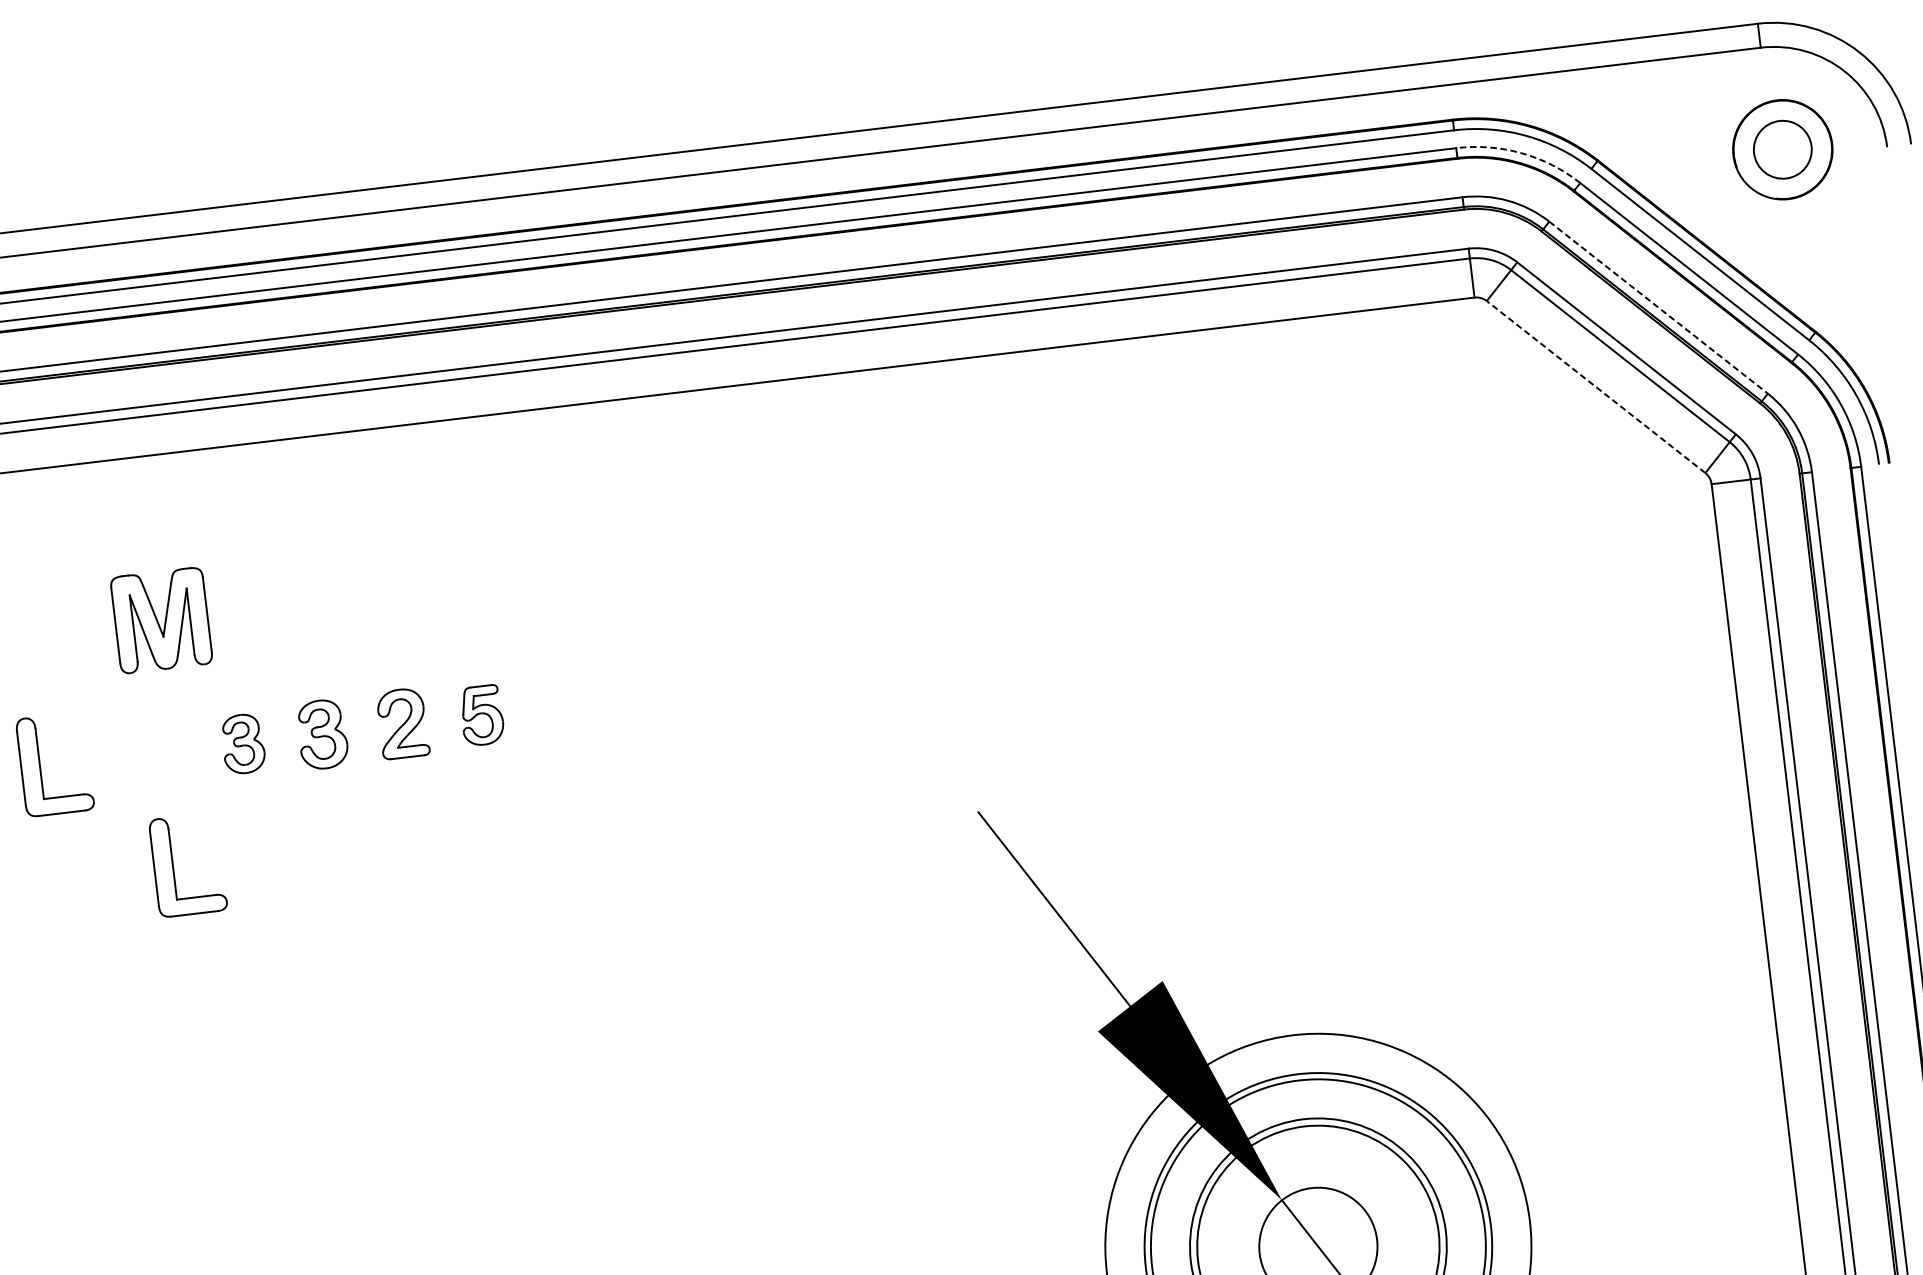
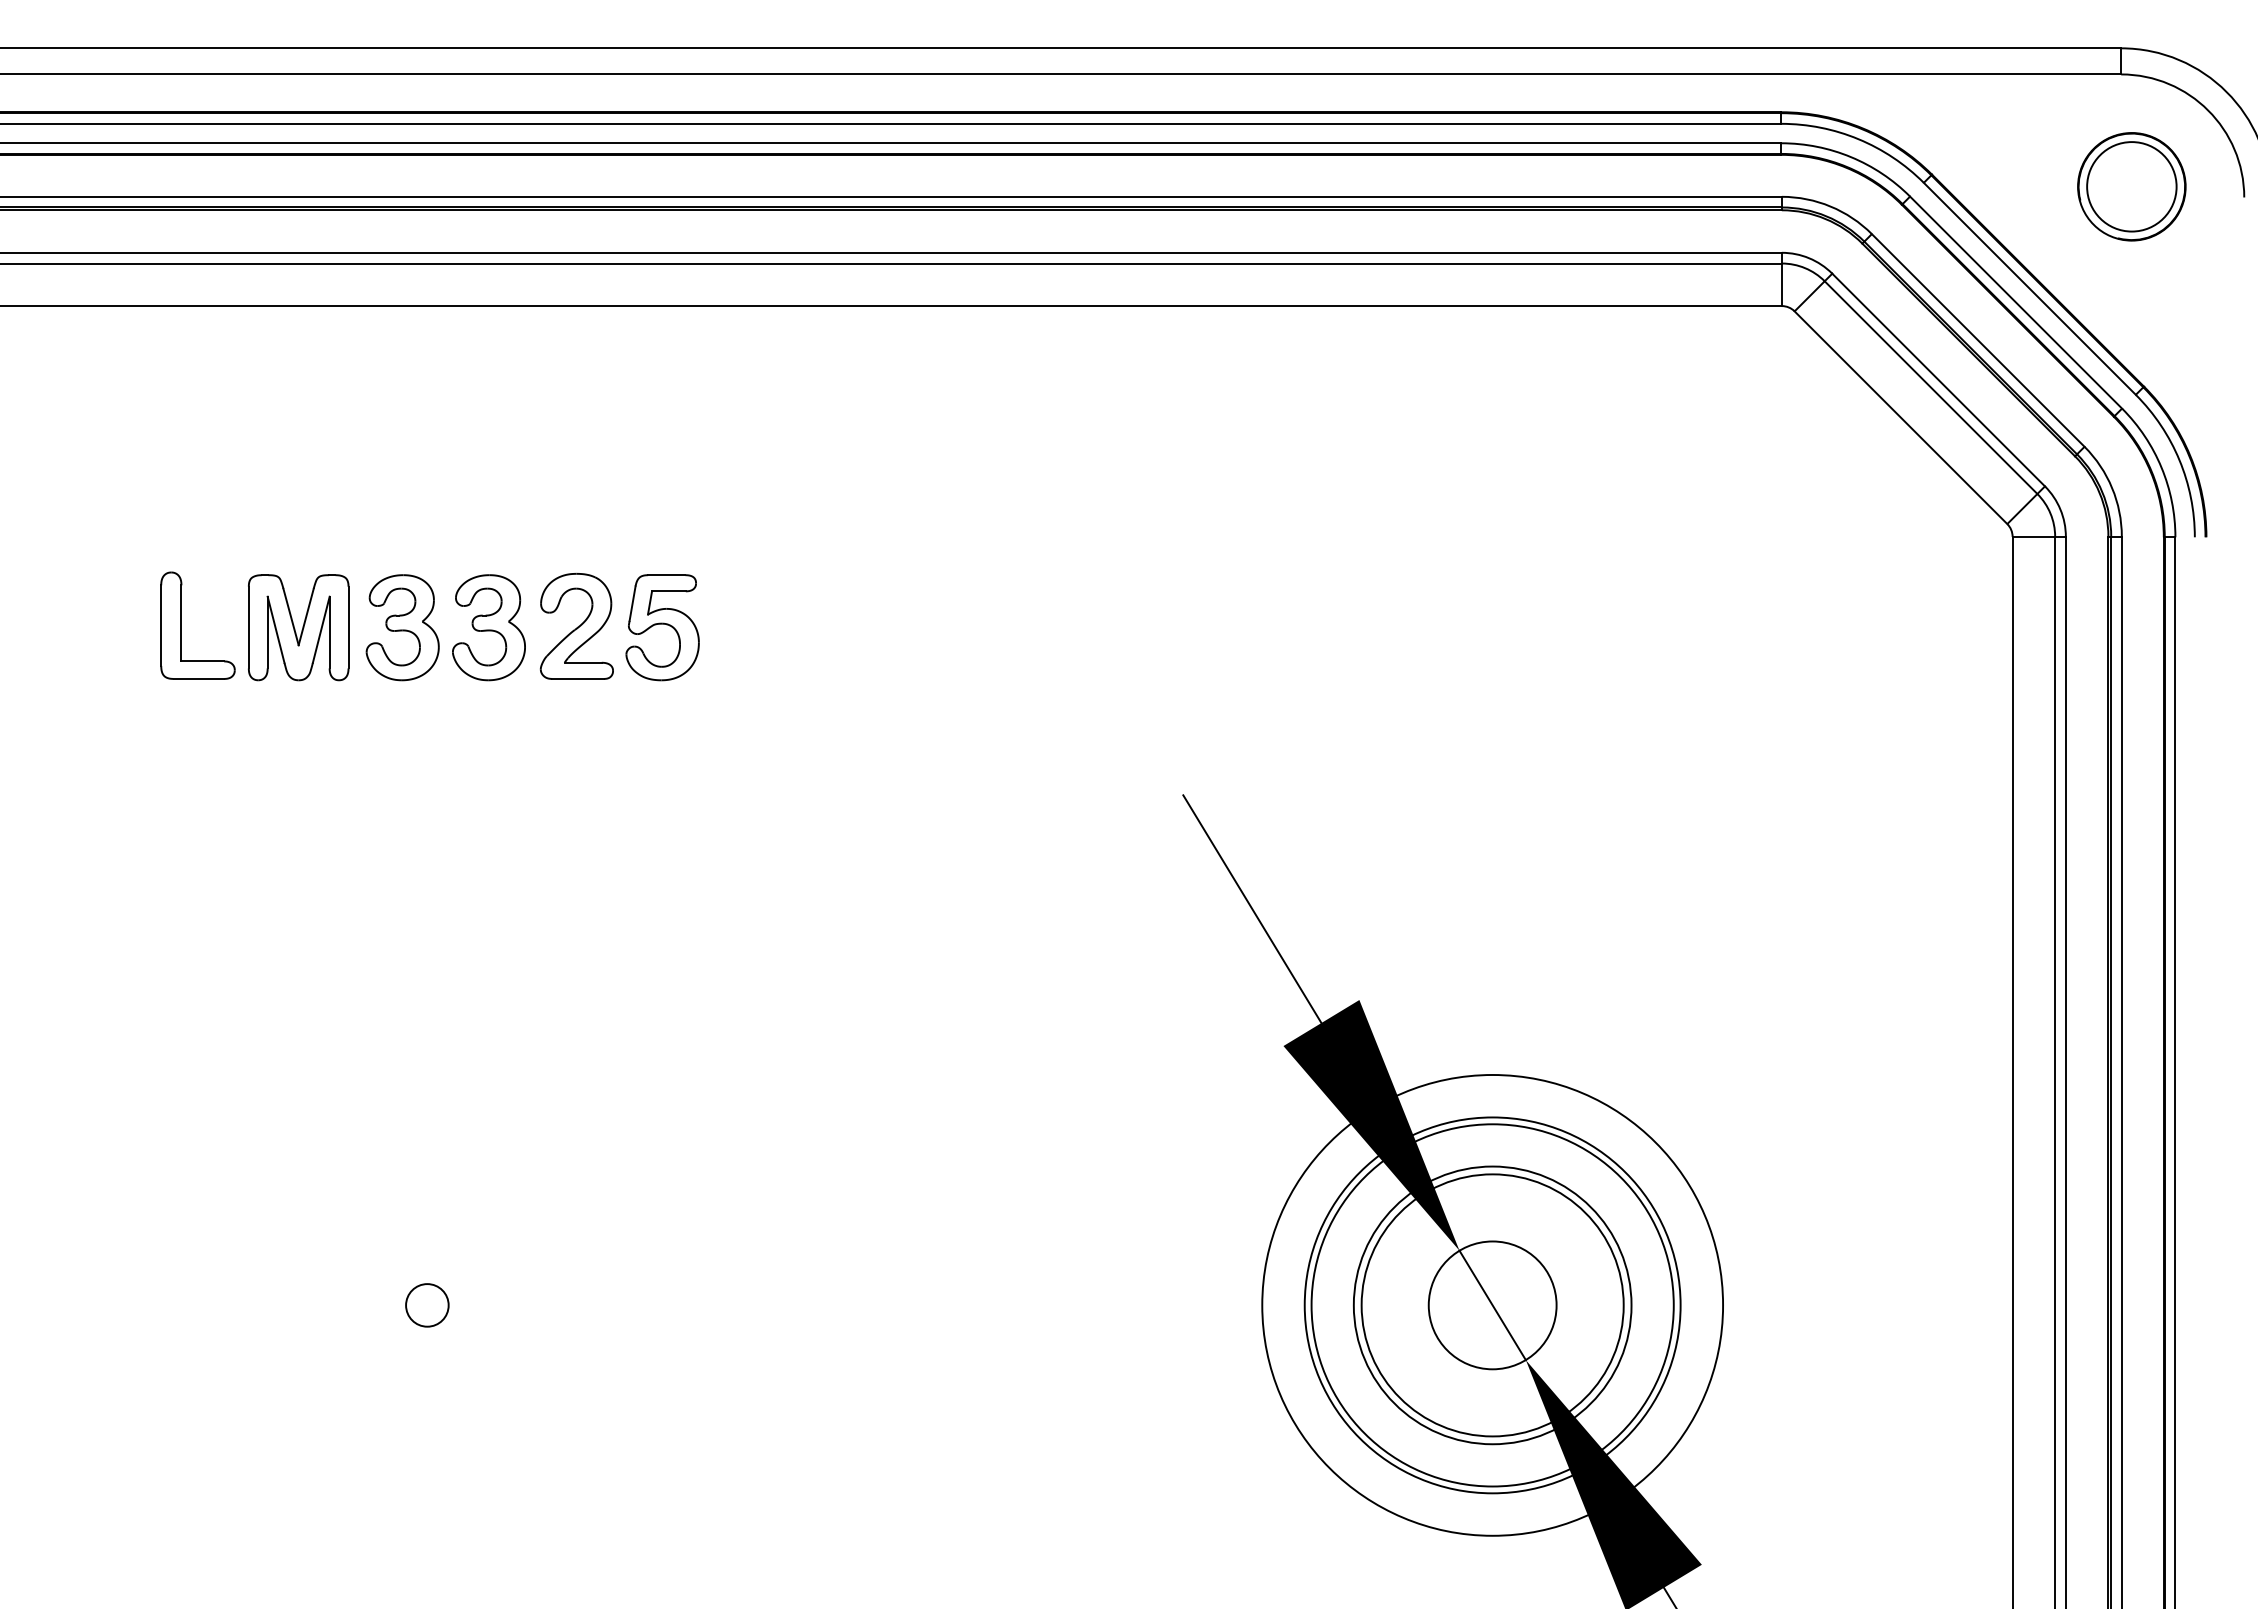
circle: (1782, 149) -> (2131, 186), size x1.43
arc: (1522, 153) -> (1851, 157), dashed -> solid
line: (1658, 307) -> (1978, 340), dashed -> solid
line: (1595, 386) -> (1900, 417), dashed -> solid
part: (161, 620) -> (298, 627), moved
part: (481, 715) -> (662, 627), size x1.67
part: (402, 722) -> (576, 625), size x1.43
part: (322, 734) -> (488, 627), size x1.43
part: (243, 743) -> (402, 627), size x1.67
part: (173, 866) -> (311, 750), removed

